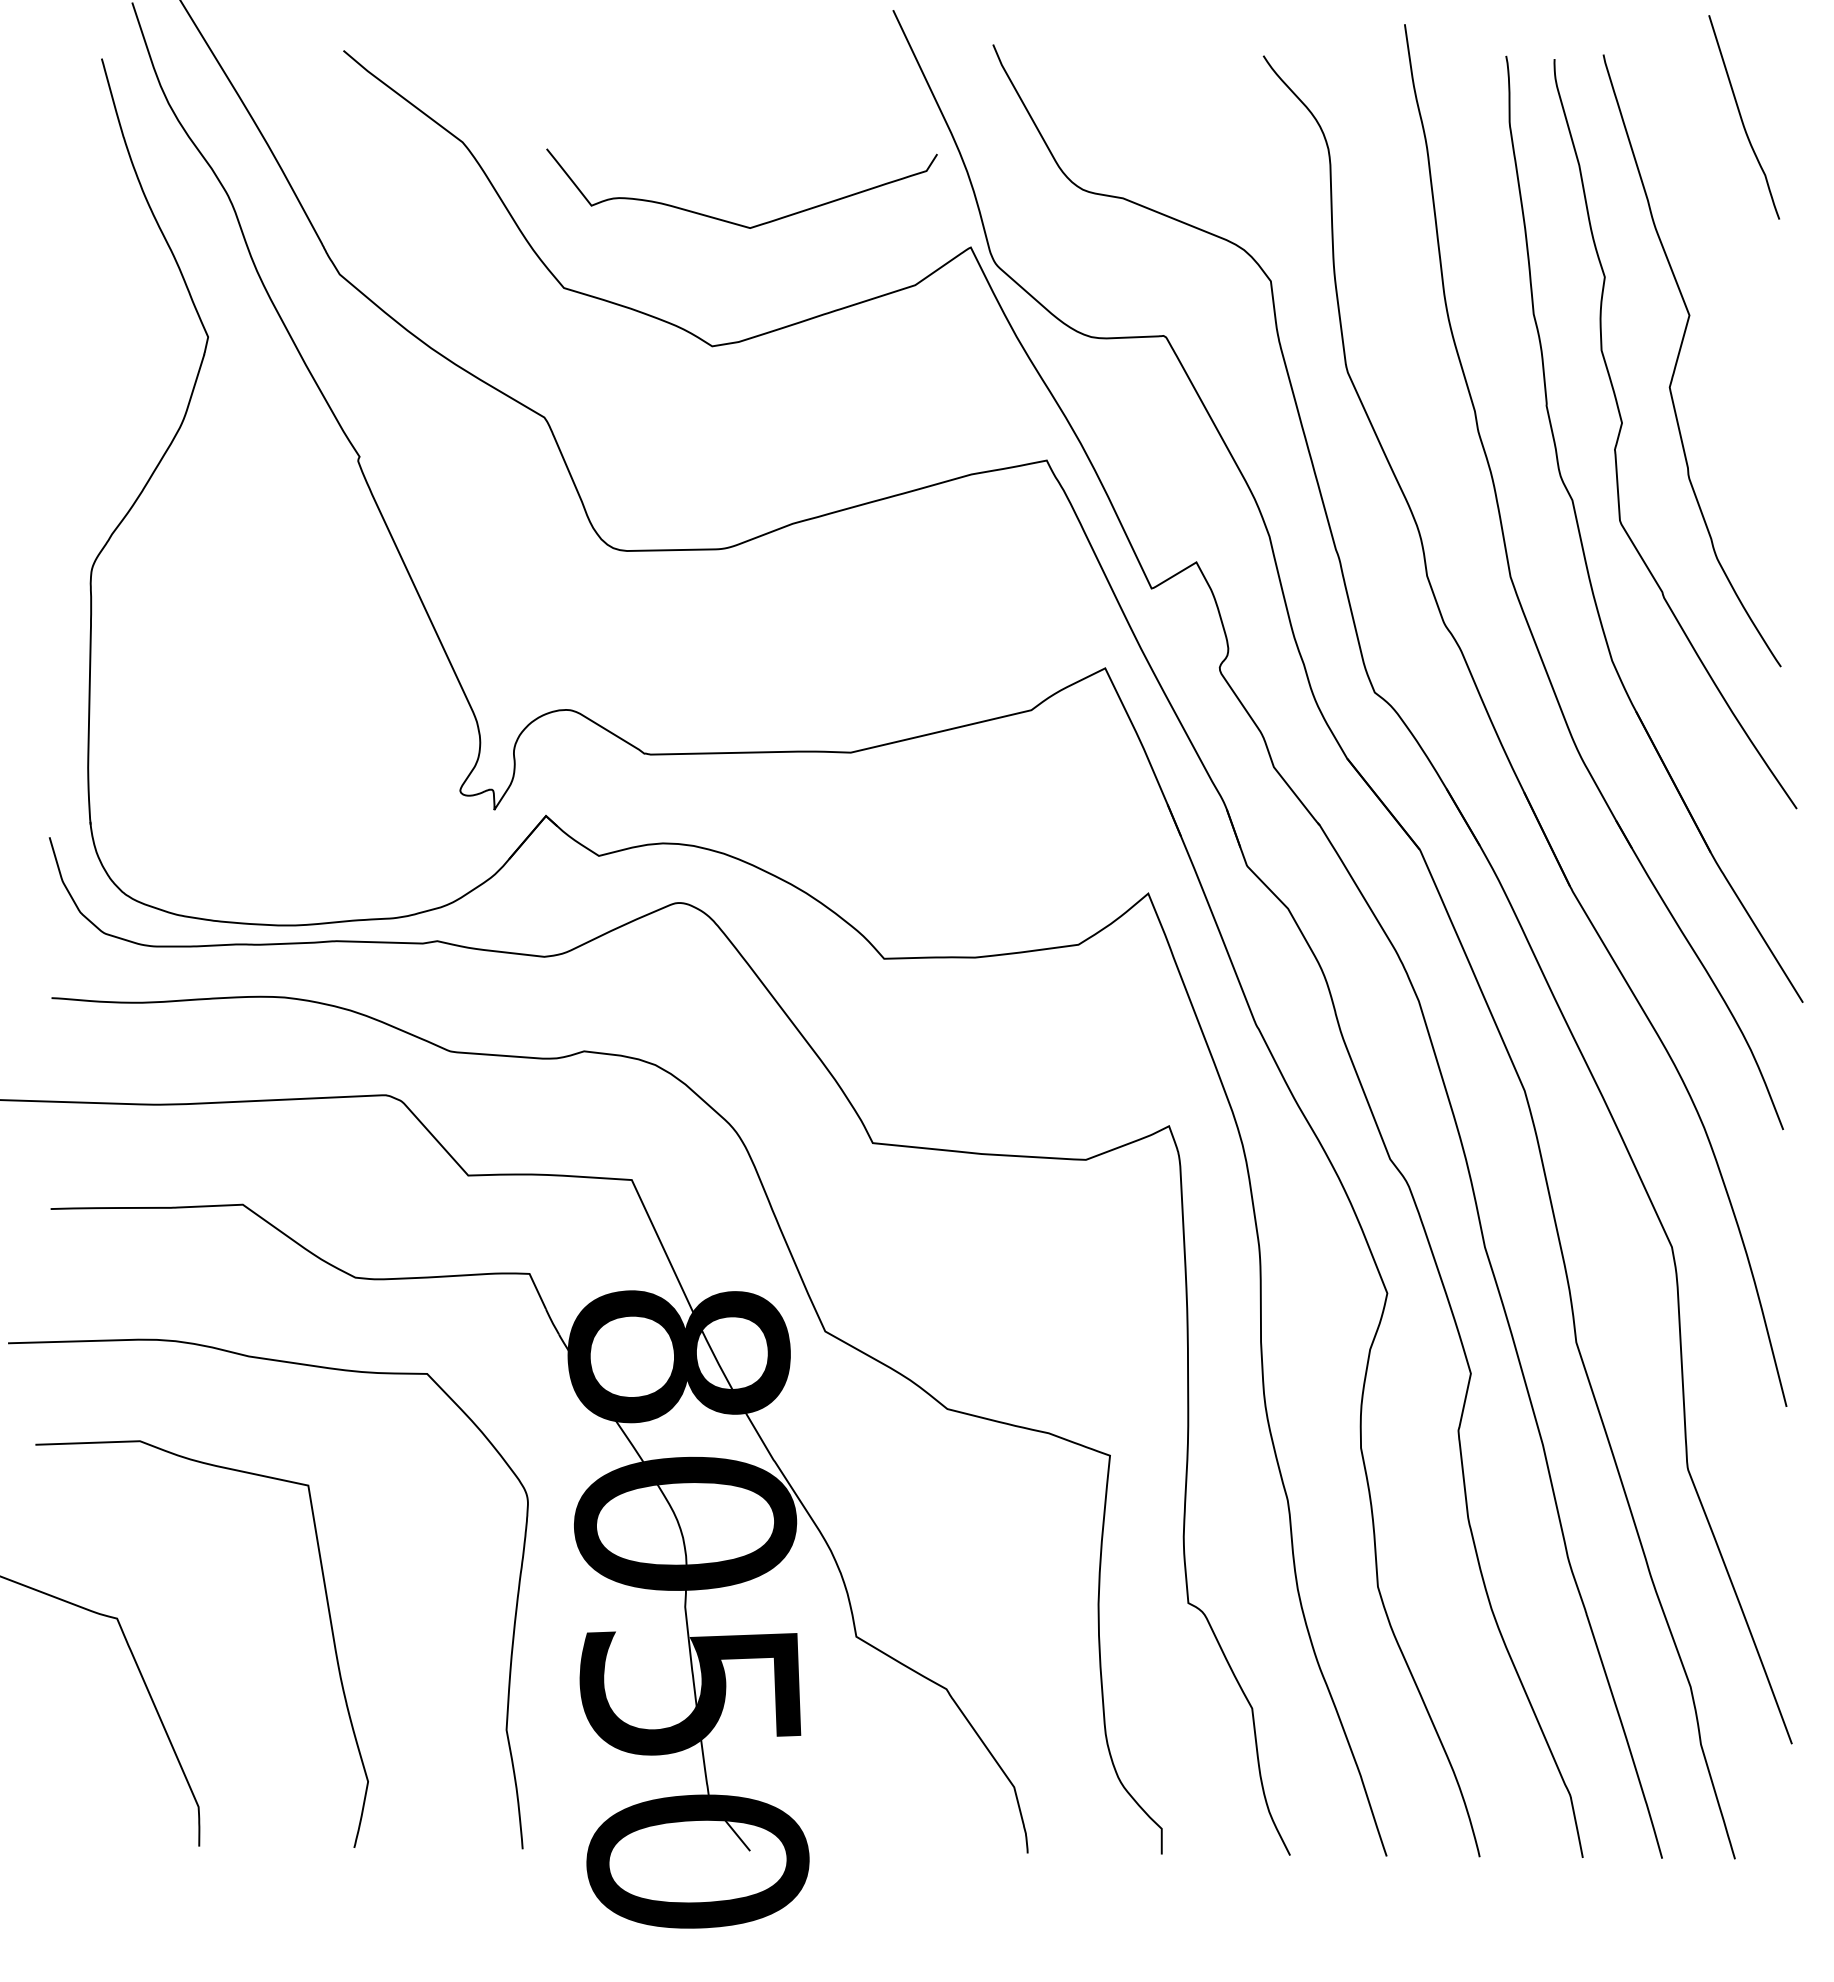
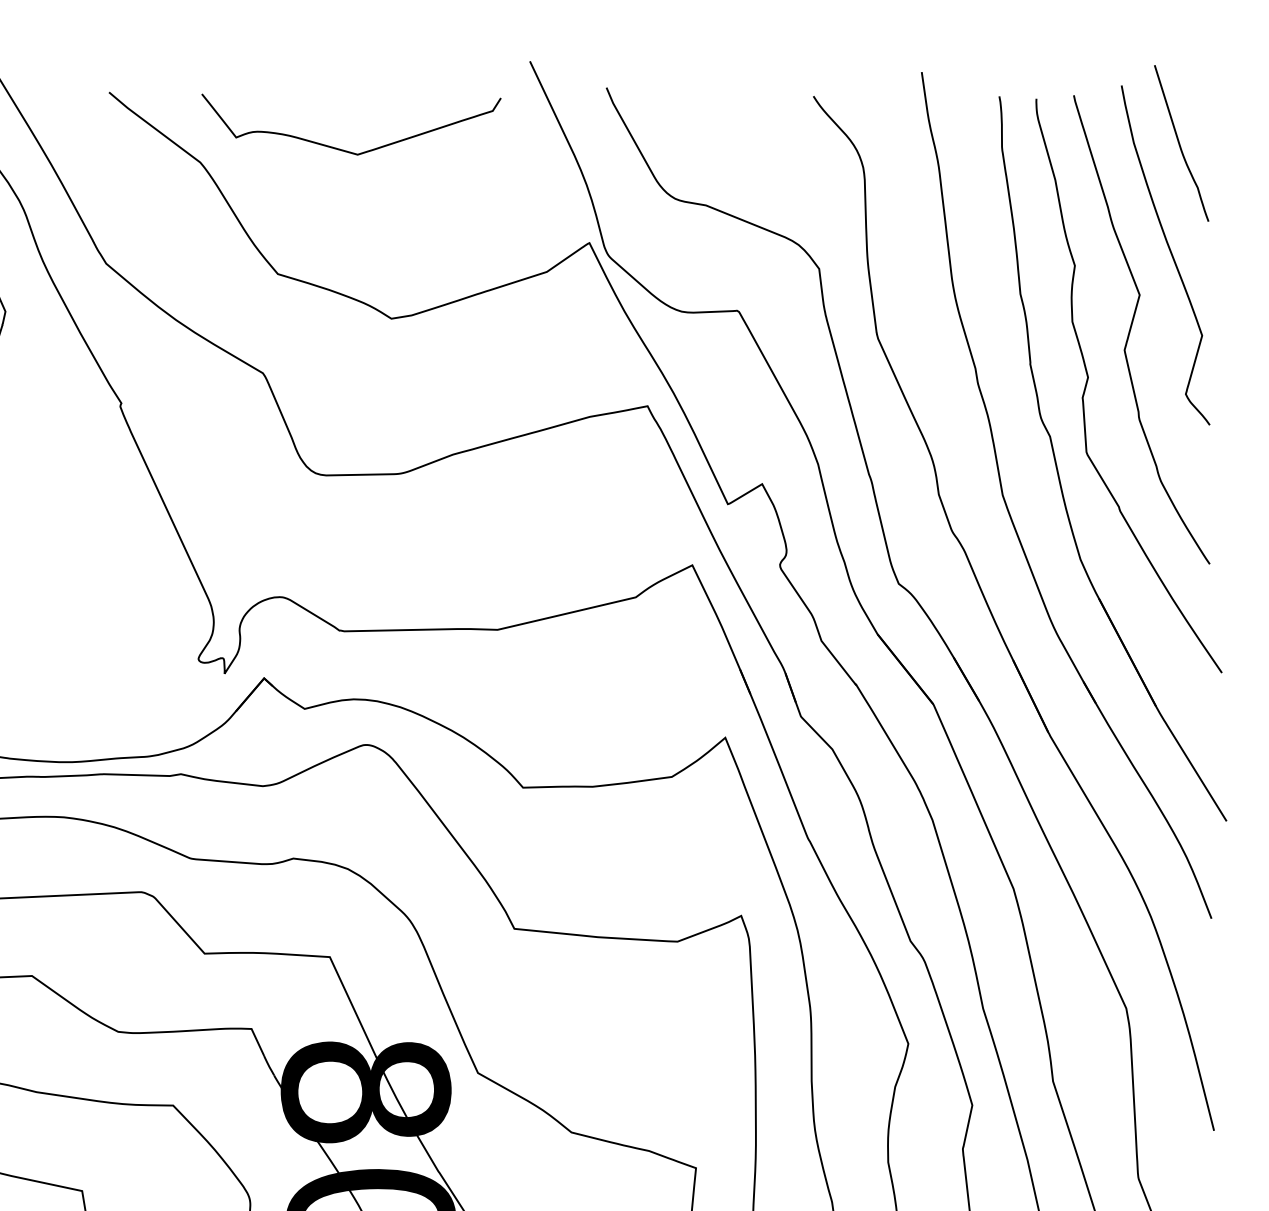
curve: (734, 222) -> (345, 150), moved
curve: (1729, 260) -> (1170, 253), added

